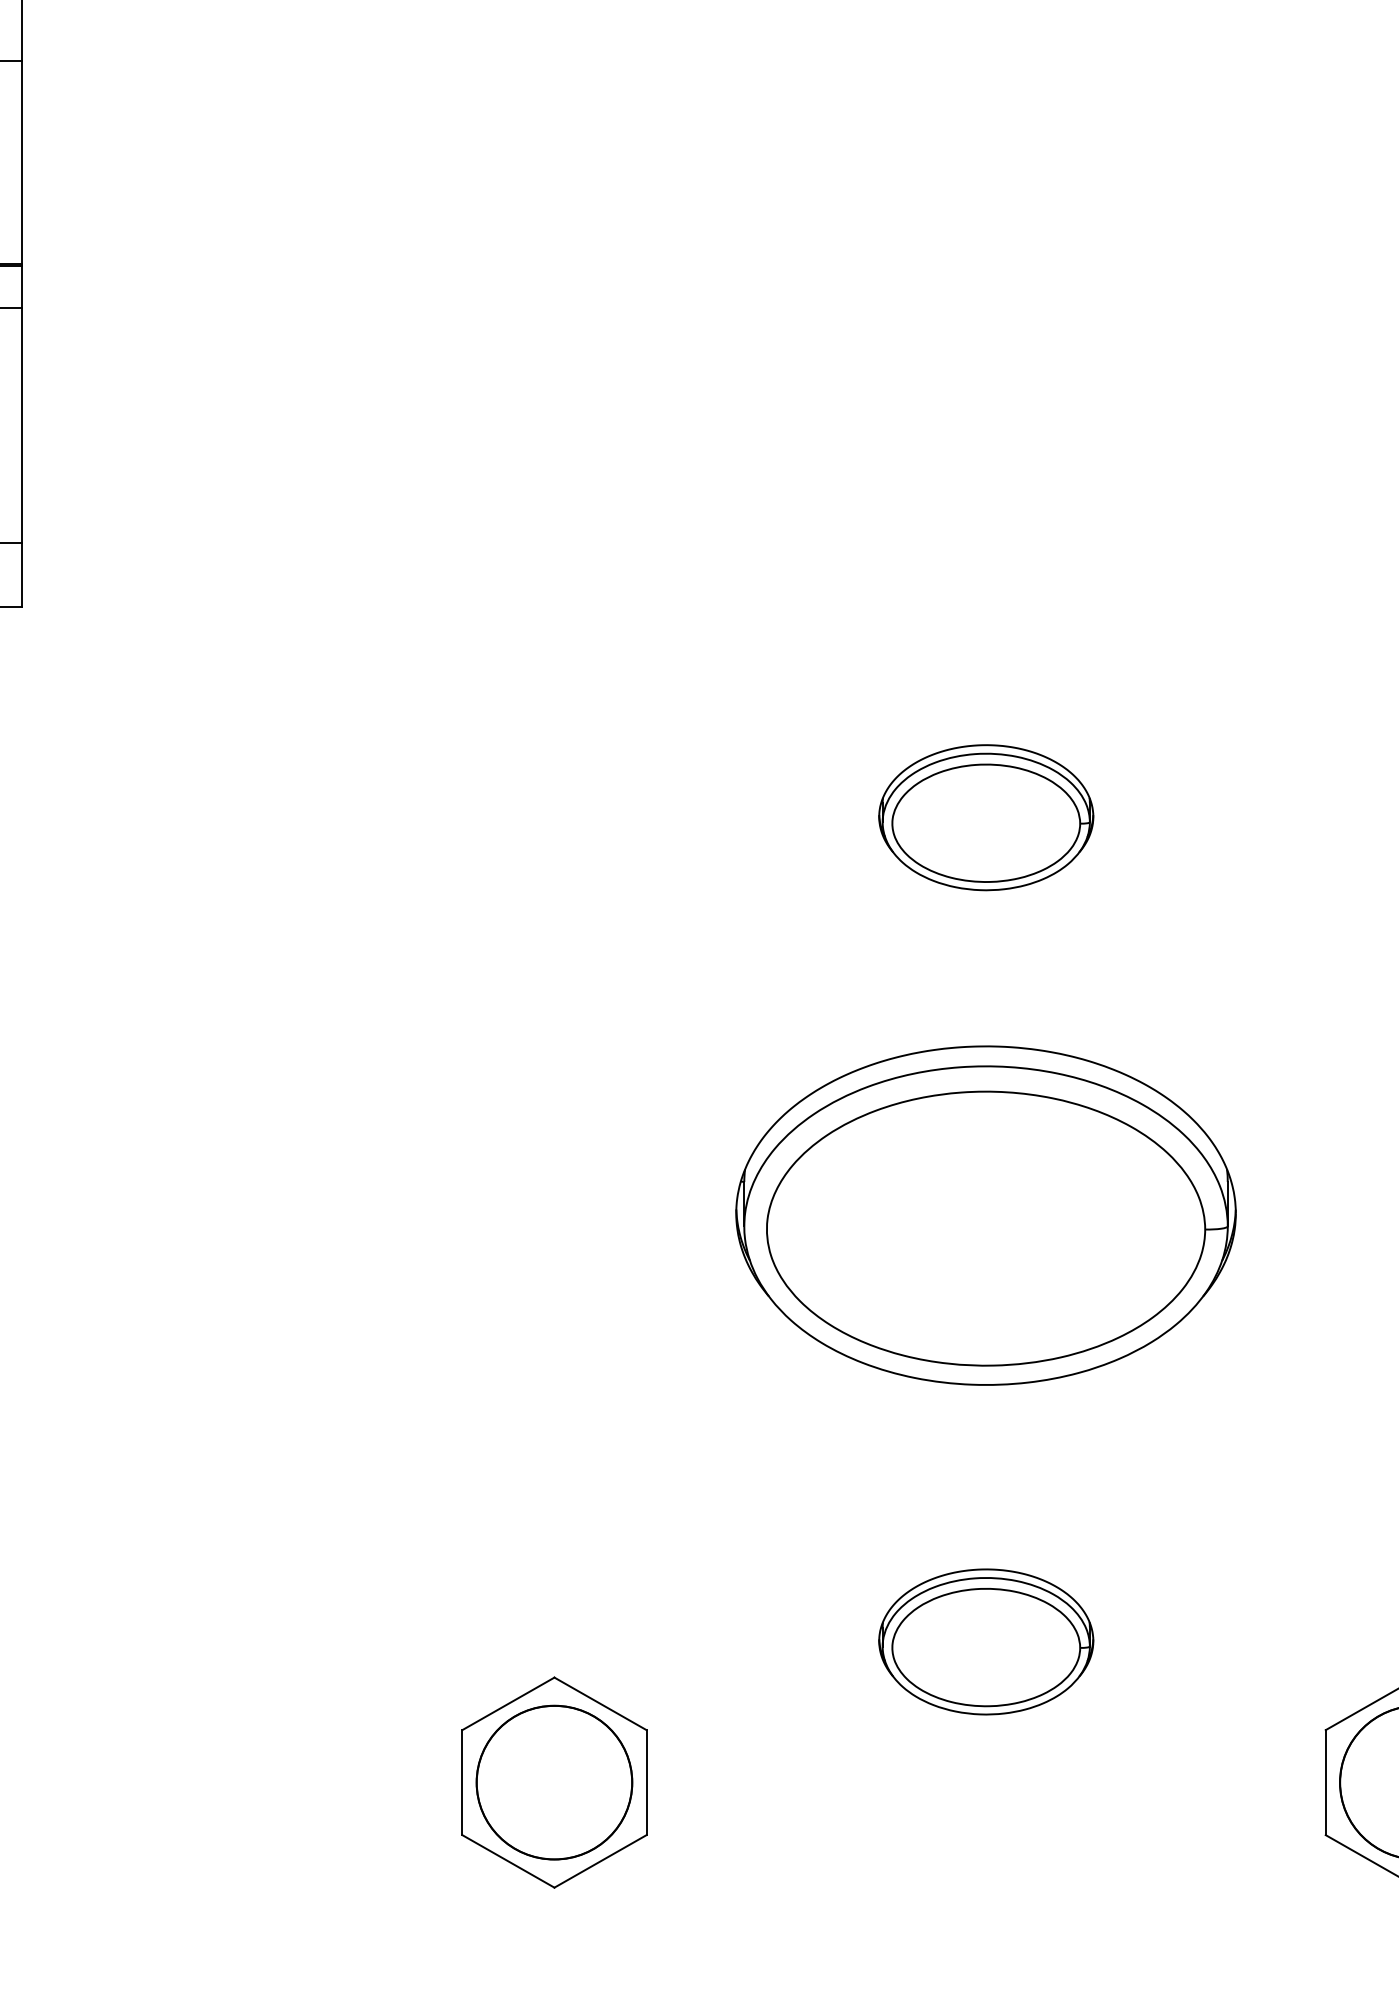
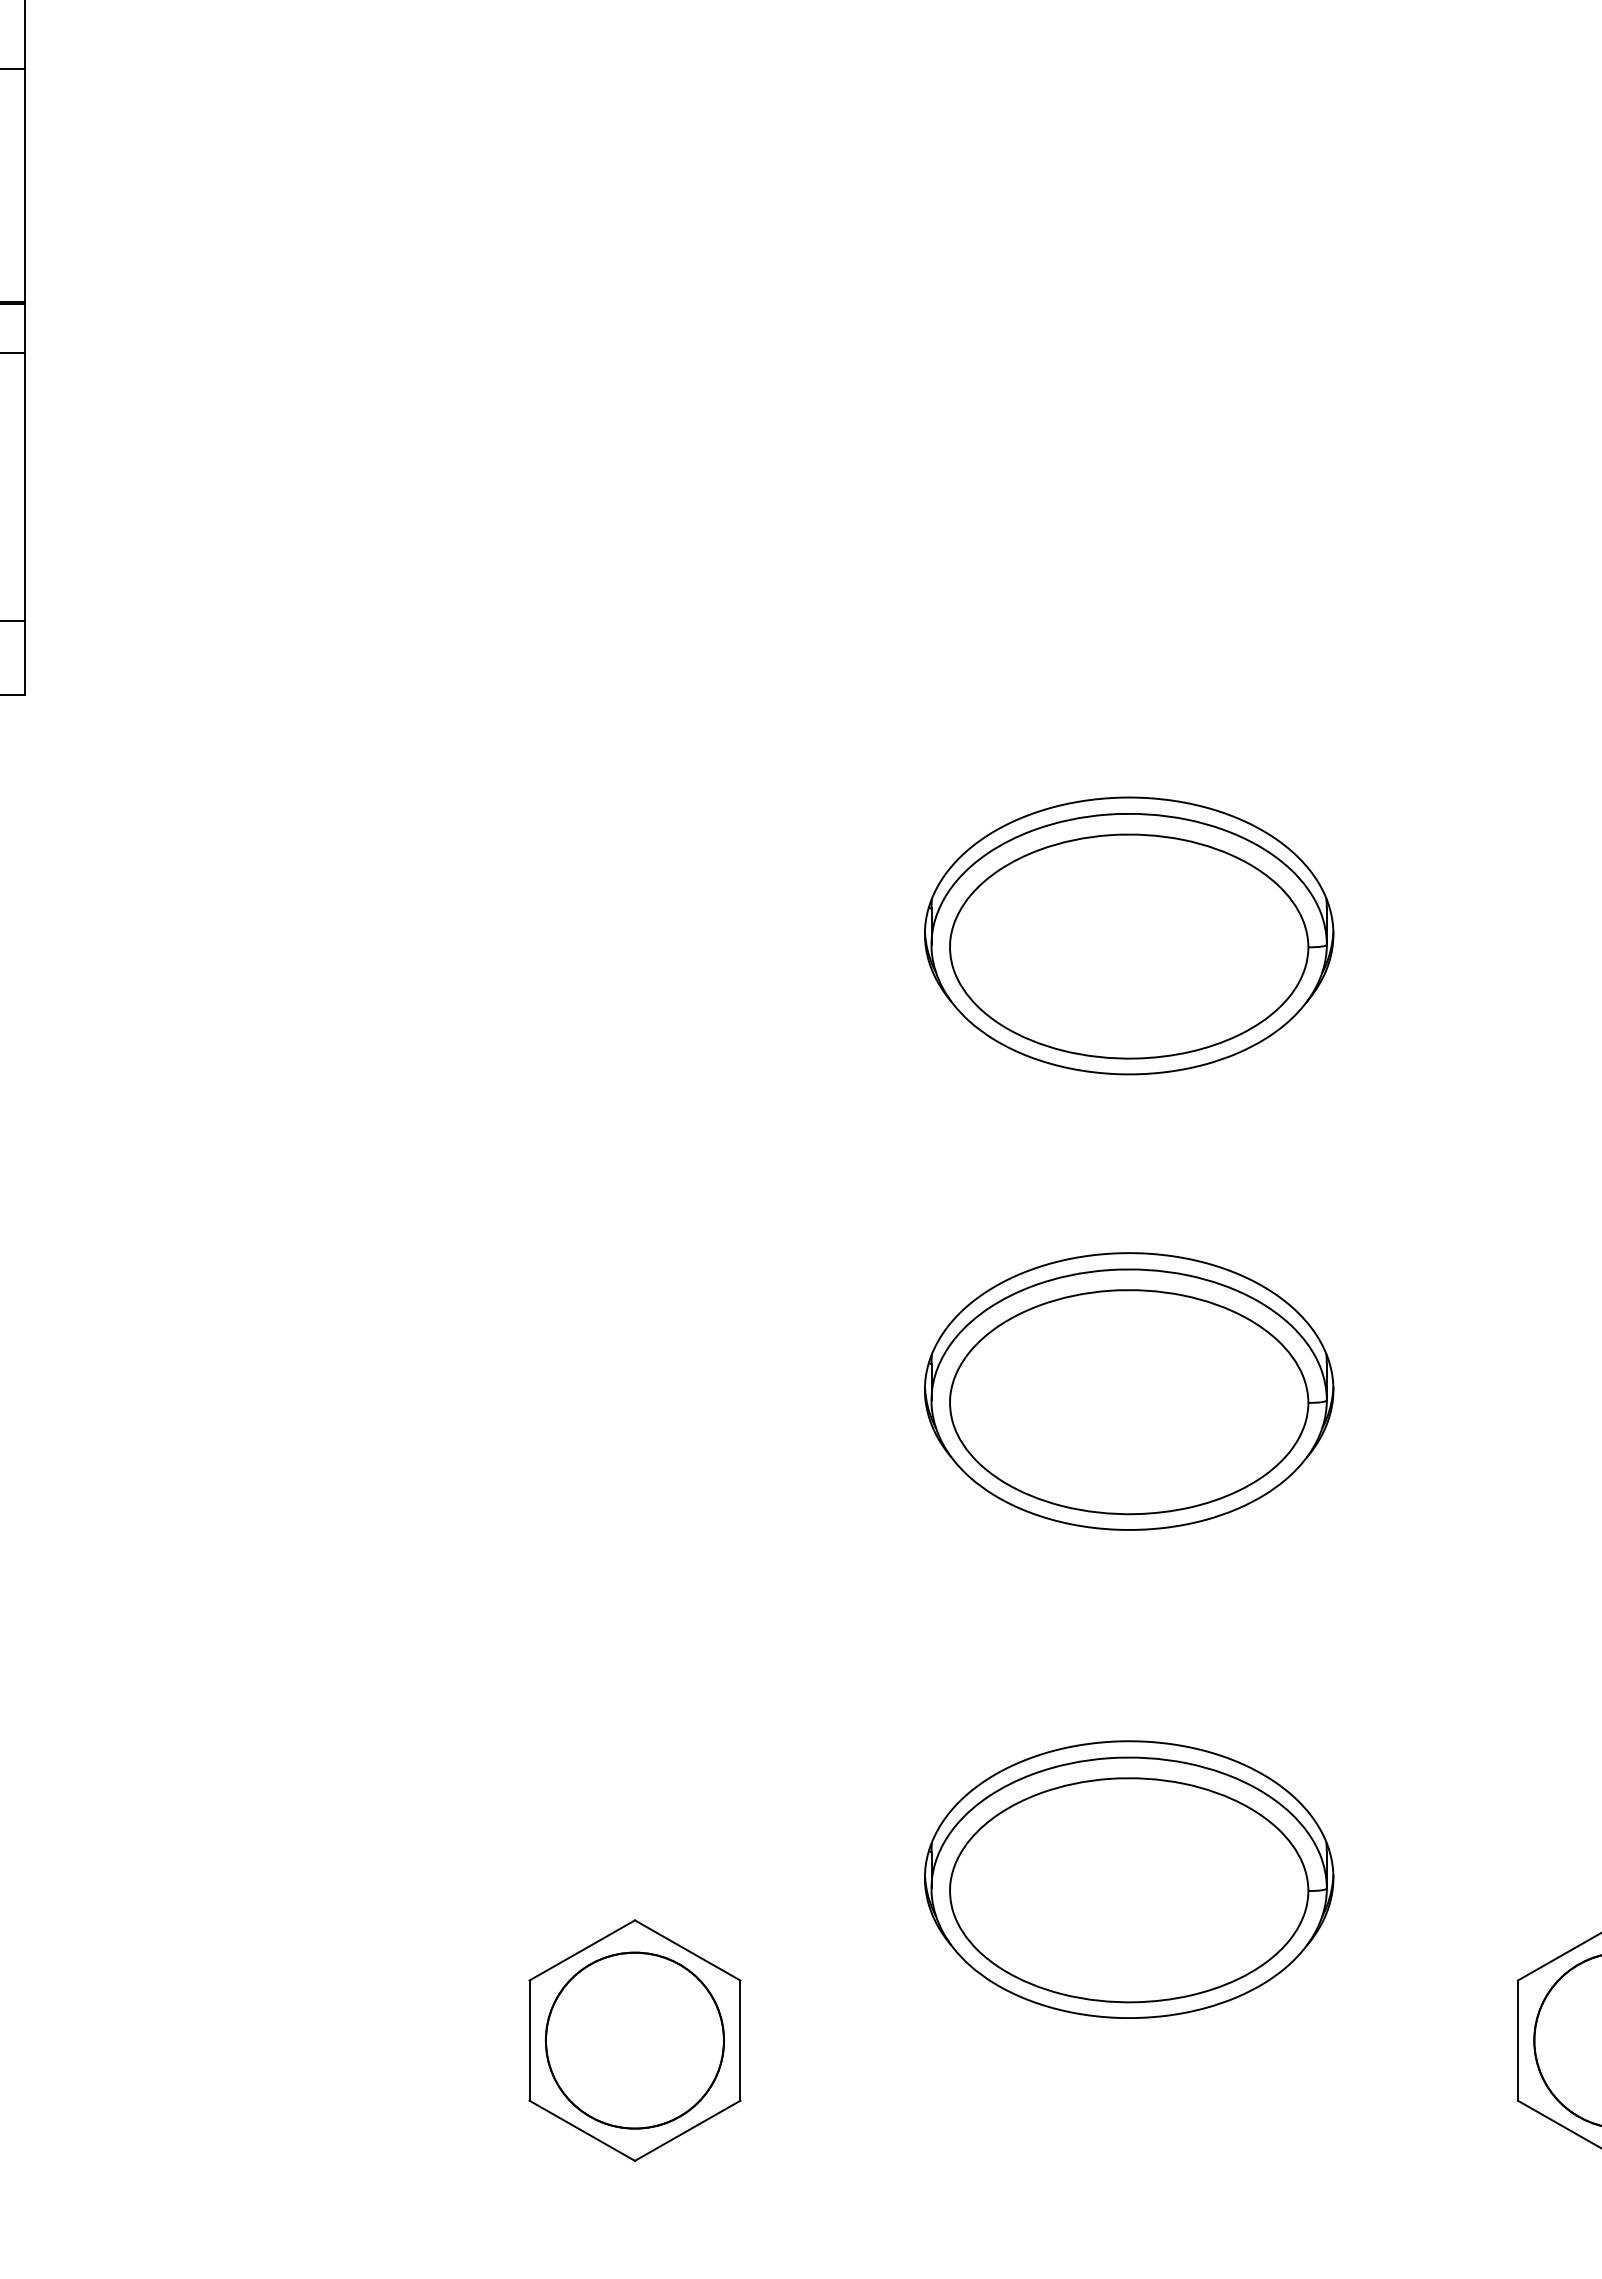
part: (986, 817) -> (1129, 935), size x1.67
part: (986, 1215) -> (1129, 1391), size x0.71
part: (986, 1641) -> (1129, 1879), size x1.67

